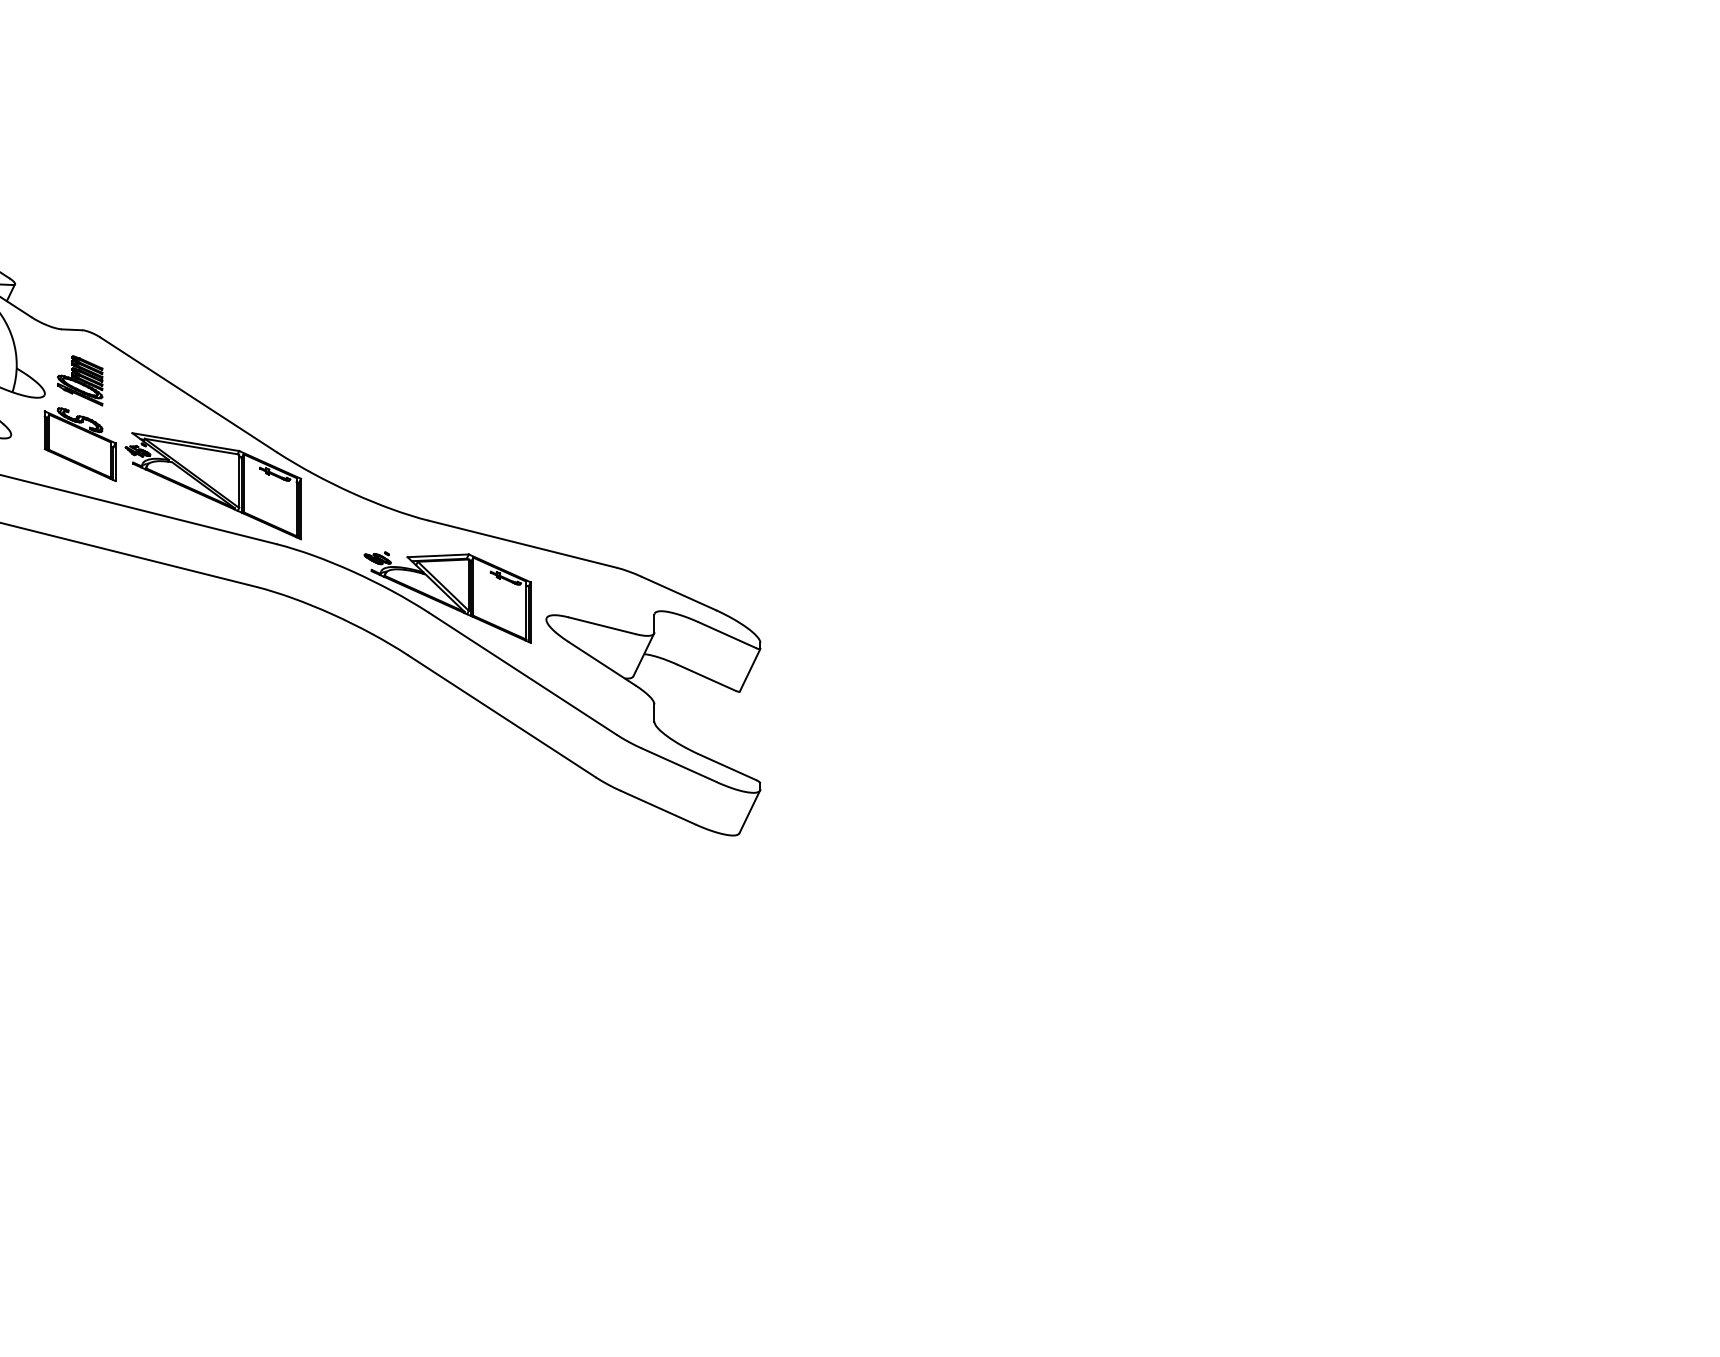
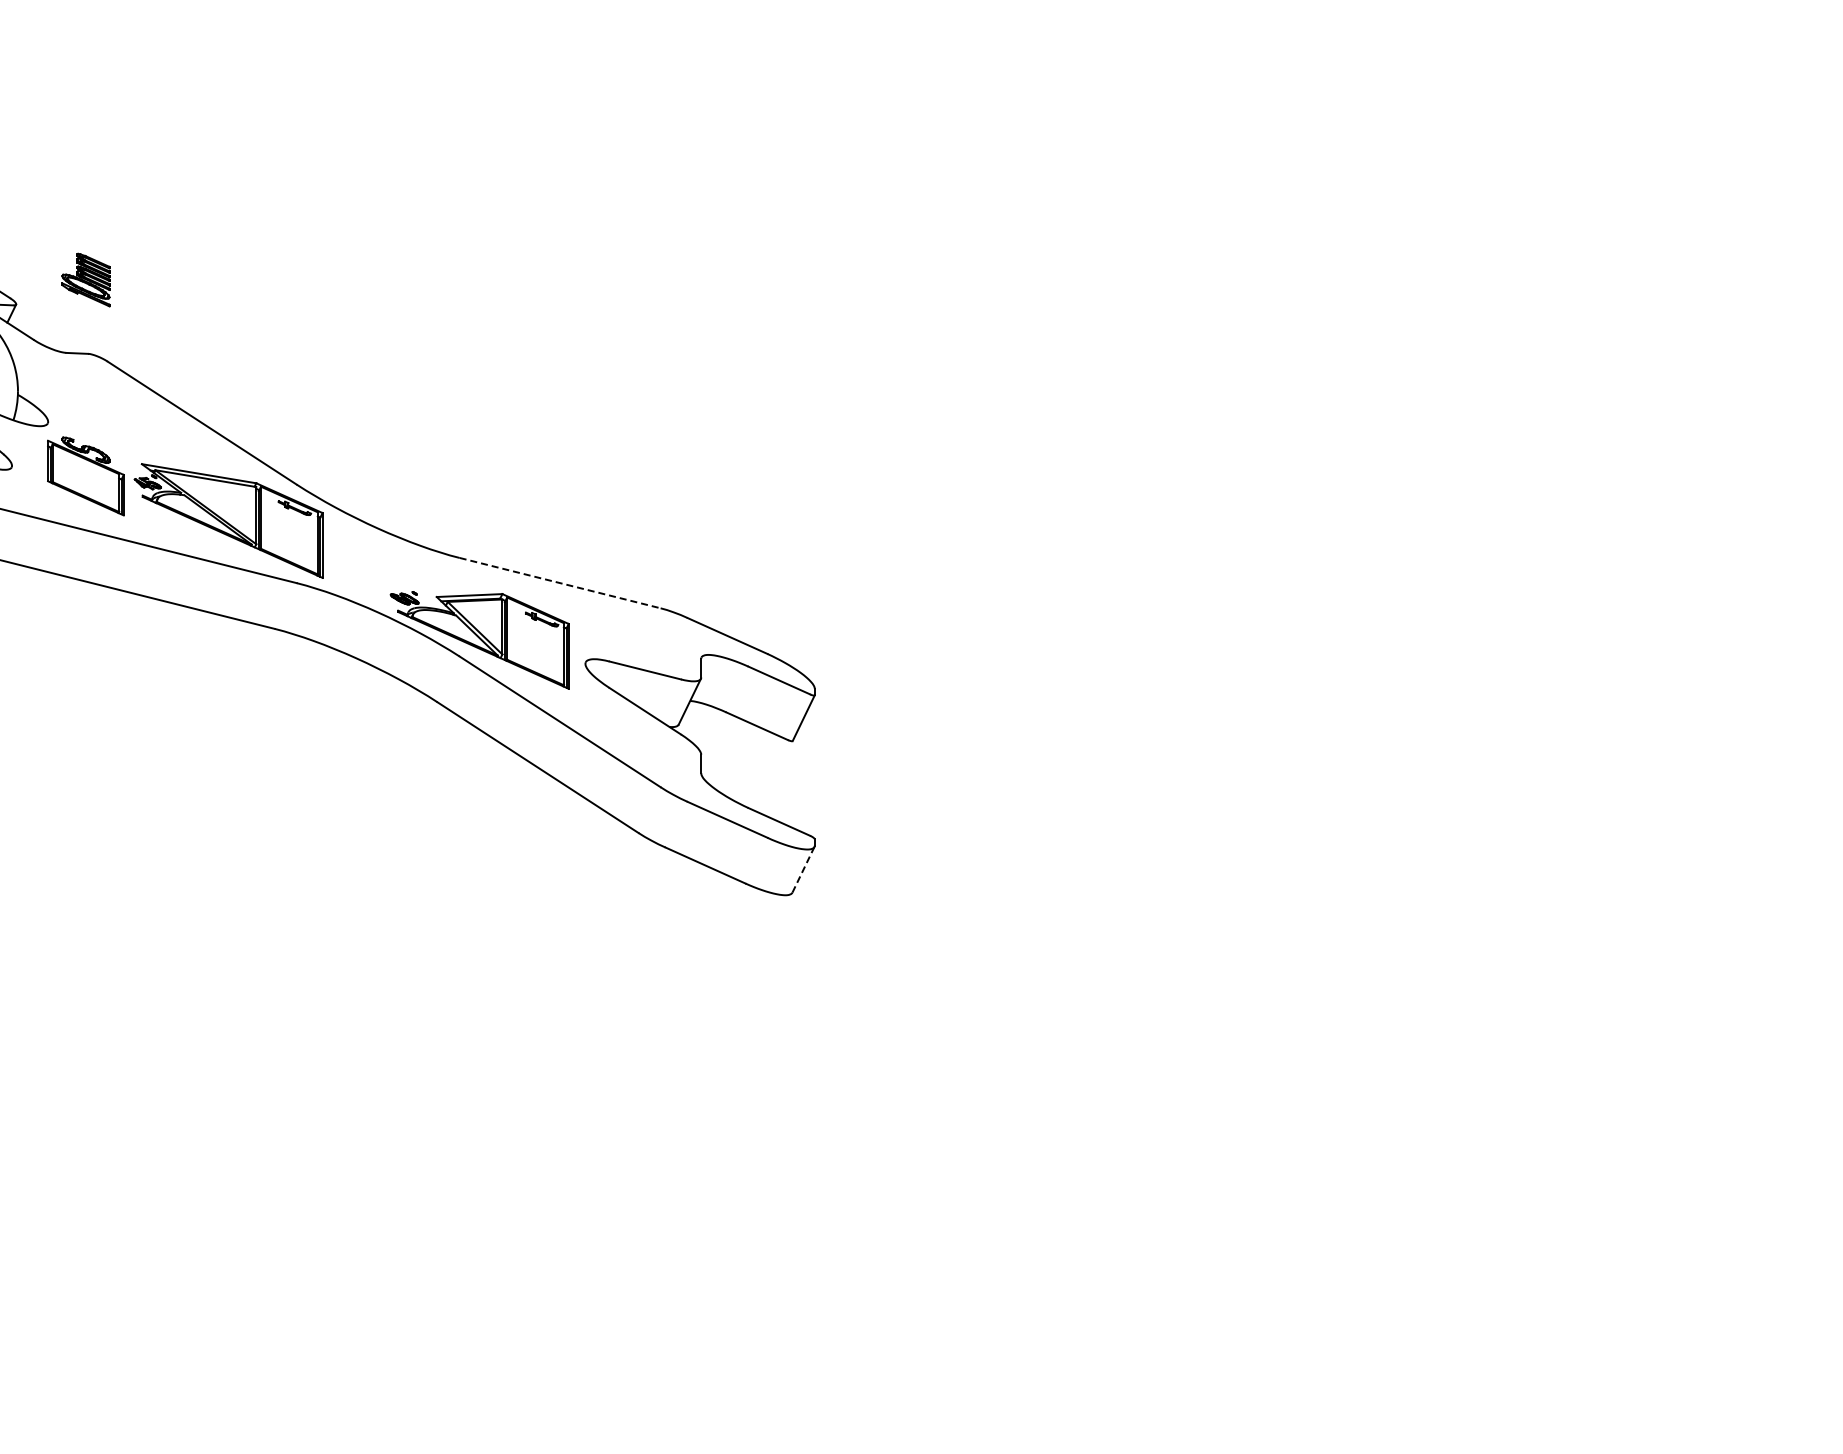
part: (79, 380) -> (85, 279), moved
line: (523, 544) -> (560, 583), solid -> dashed
line: (749, 811) -> (803, 869), solid -> dashed

